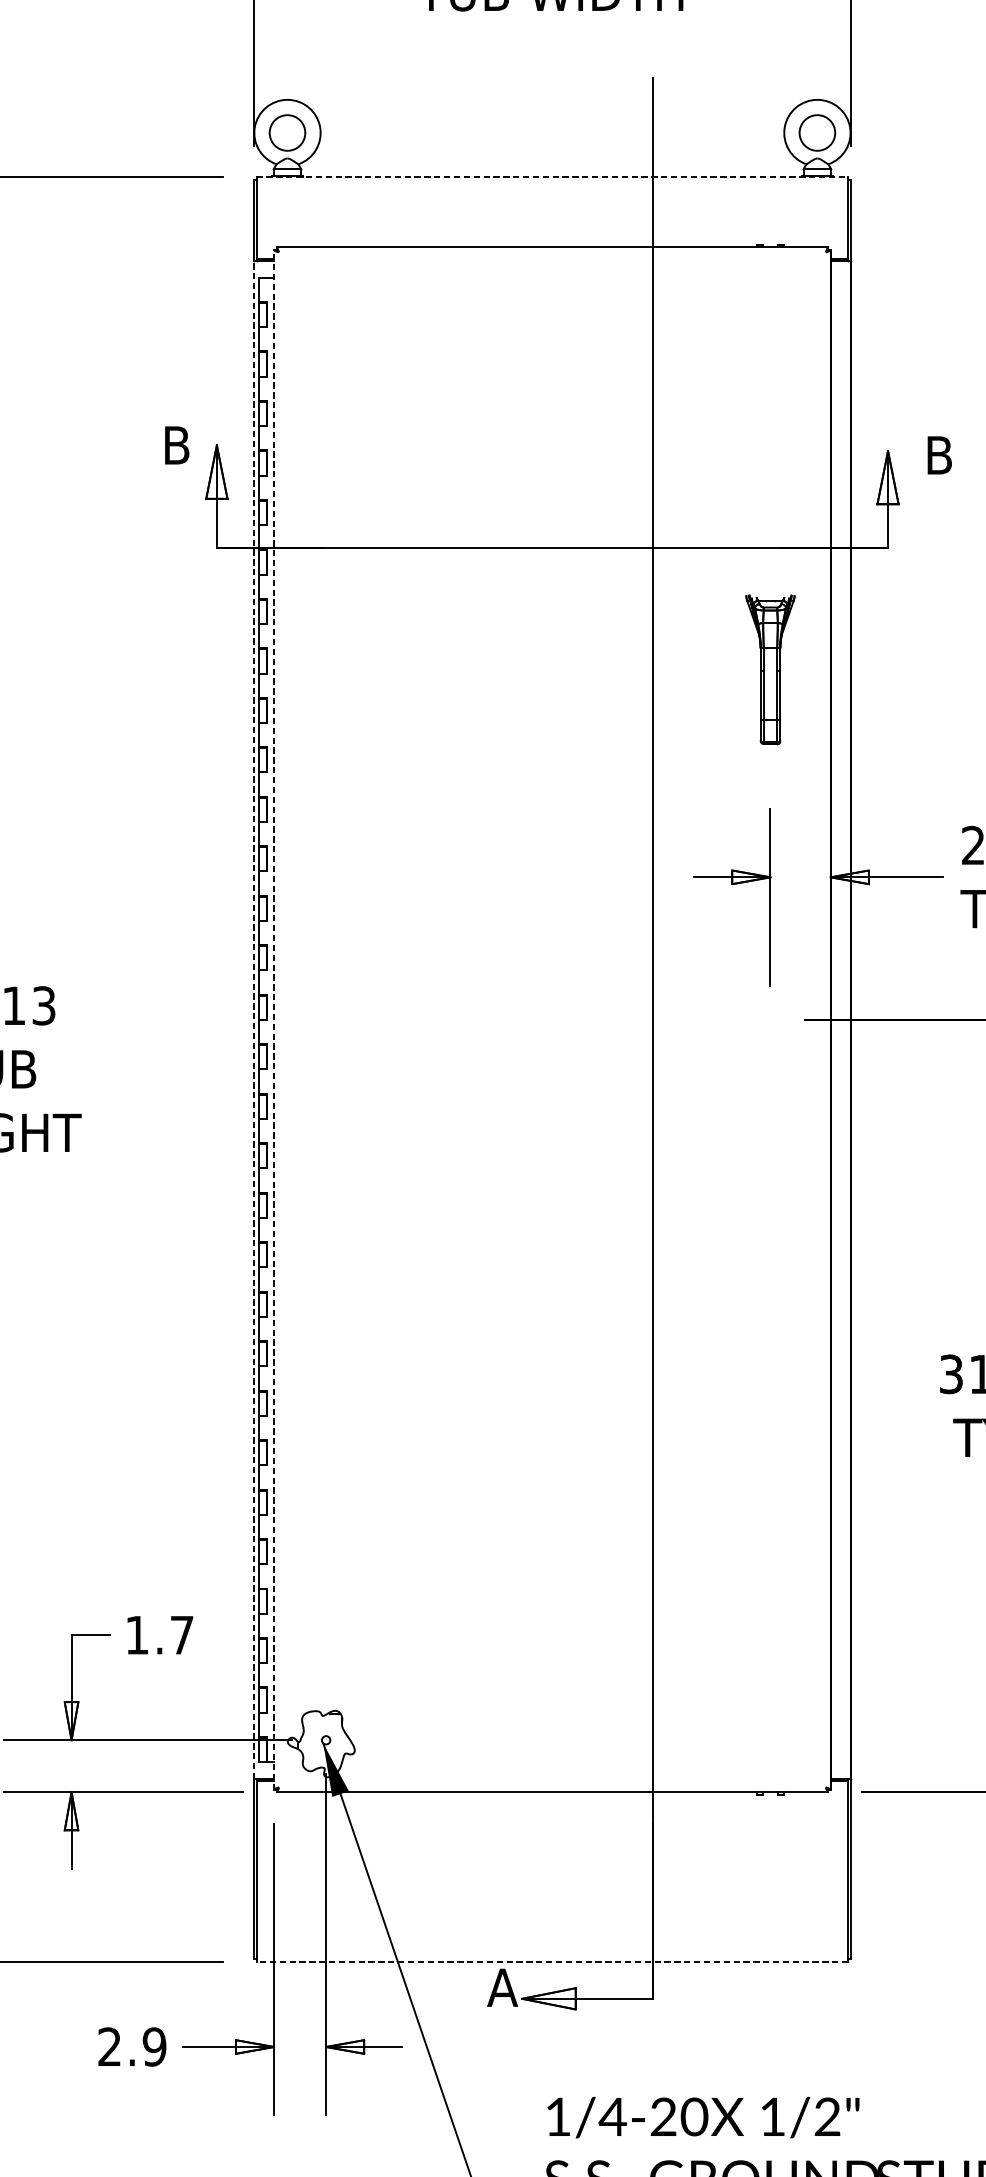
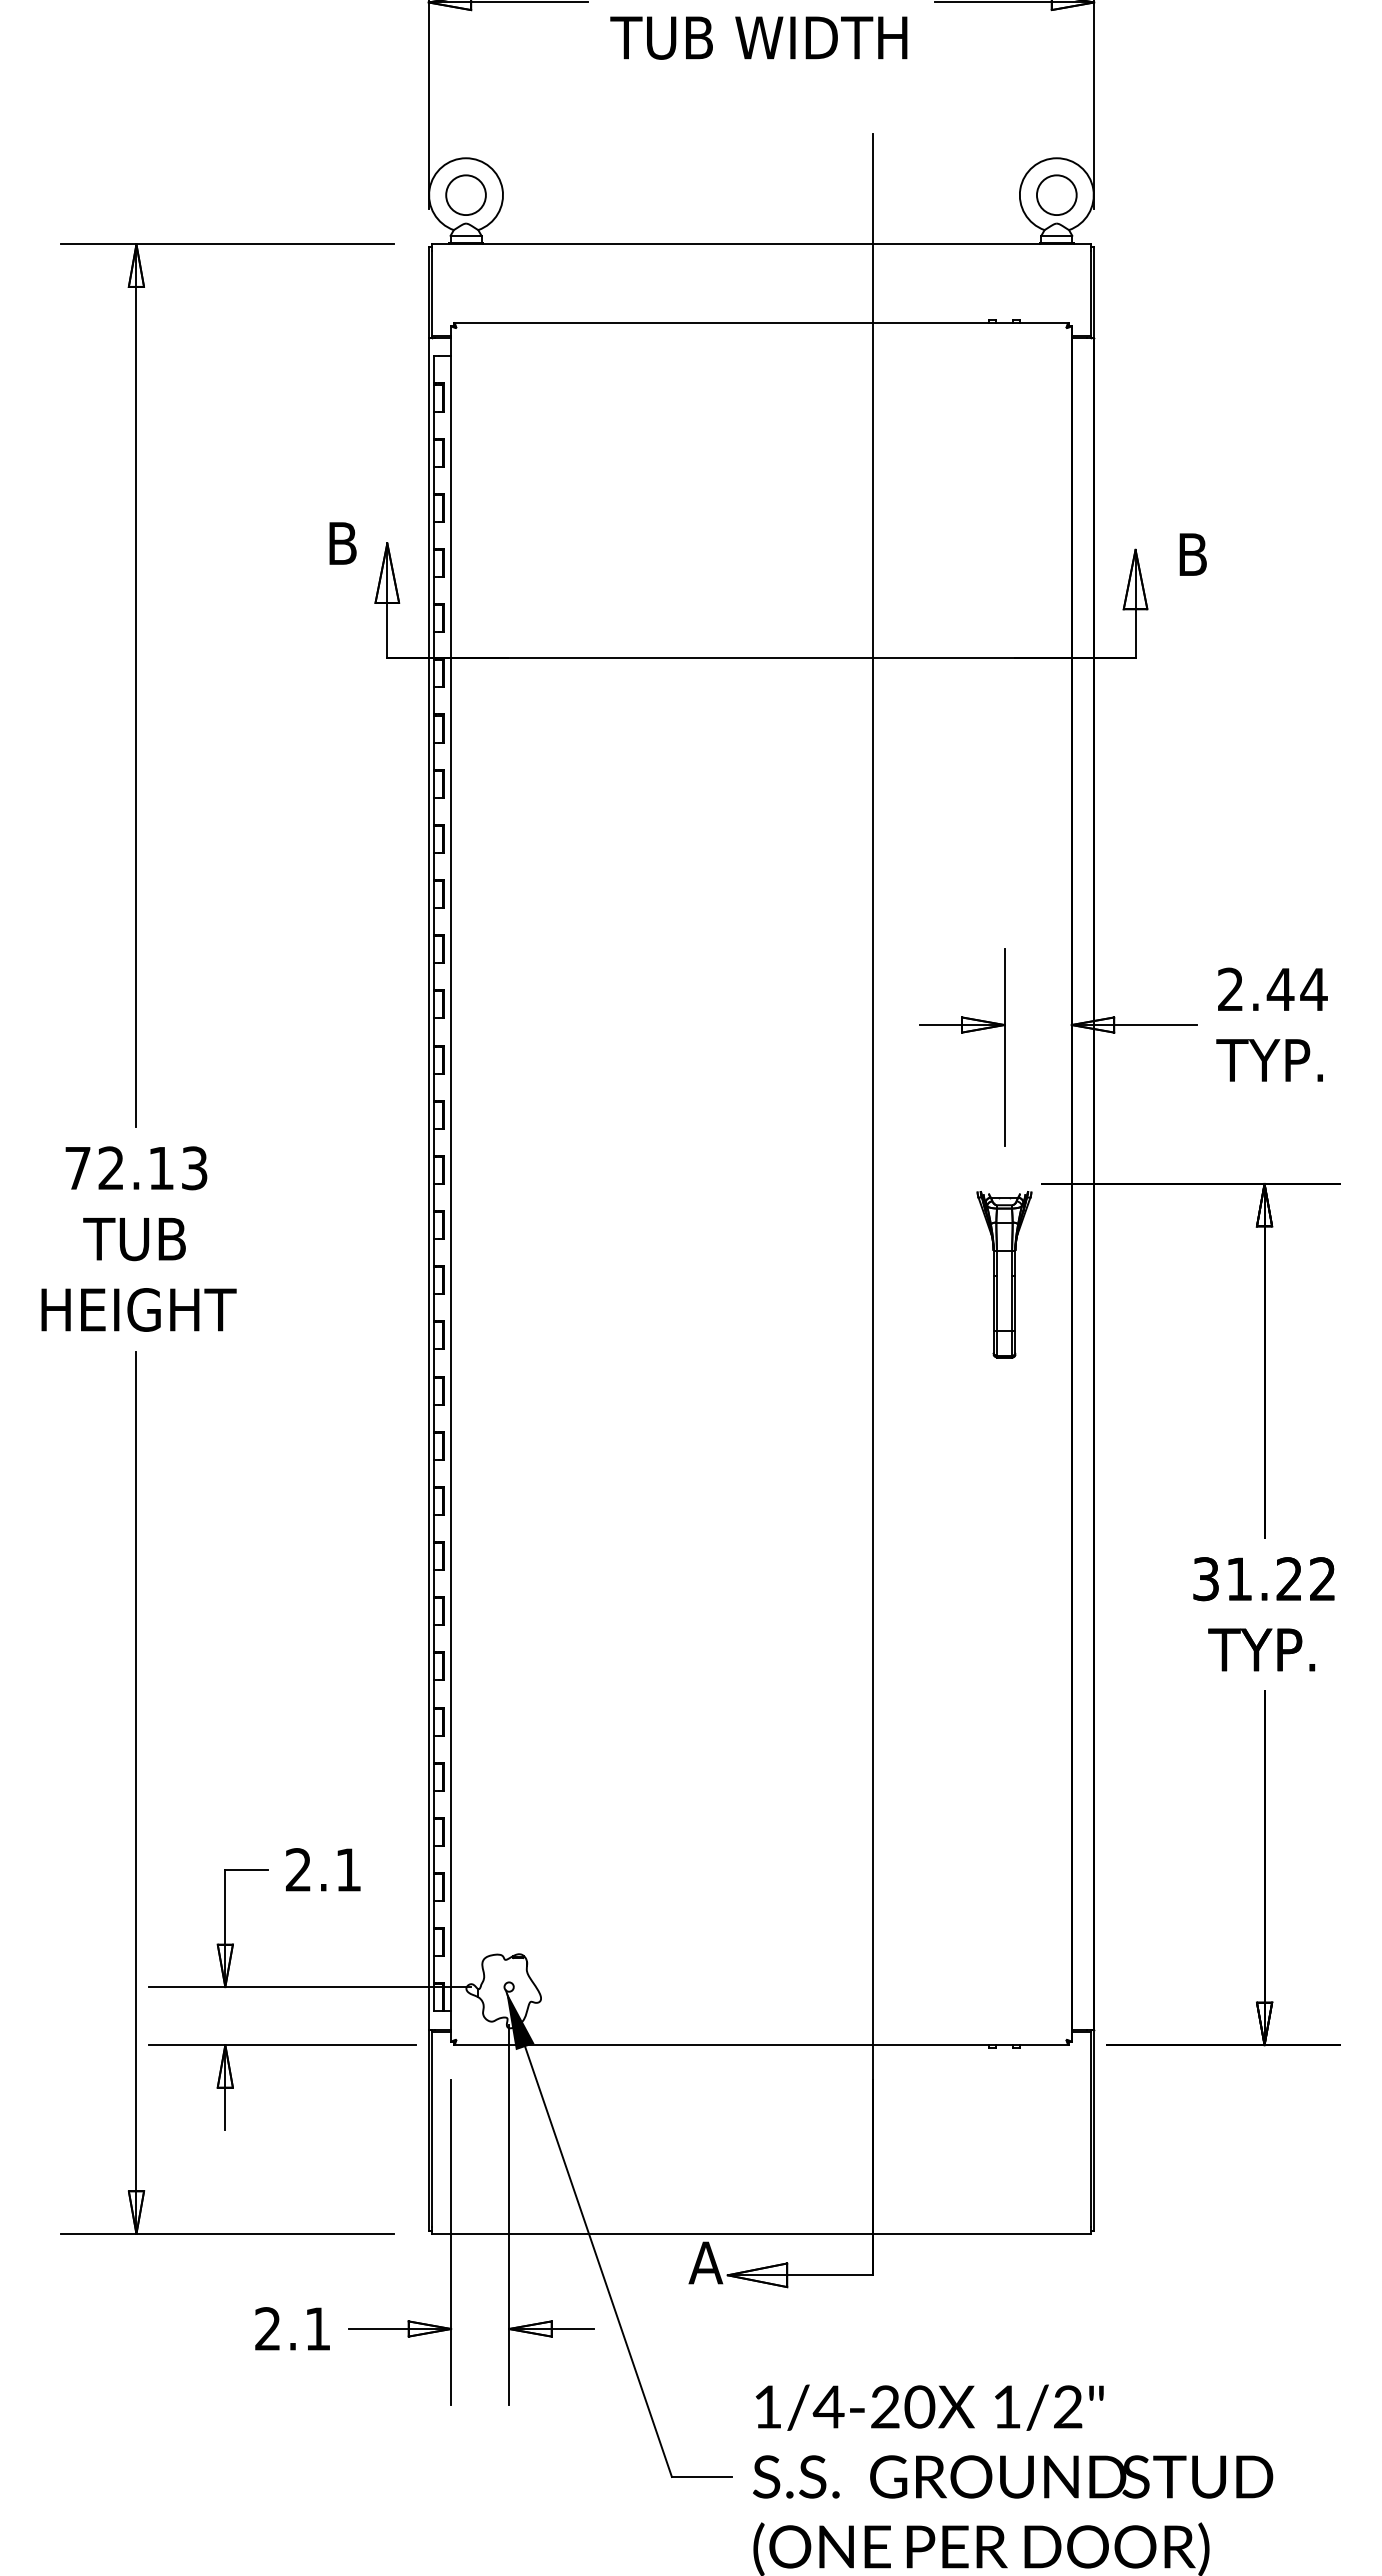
line: (552, 177) -> (761, 244), dashed -> solid
part: (770, 669) -> (1004, 1274), moved
line: (253, 1019) -> (428, 1183), dashed -> solid
line: (274, 1019) -> (451, 1183), dashed -> solid
text: (159, 1634) -> (323, 1869), 1.7 -> 2.1
line: (552, 1961) -> (761, 2233), dashed -> solid
text: (154, 2046) -> (317, 2328), 2.9 -> 2.1

